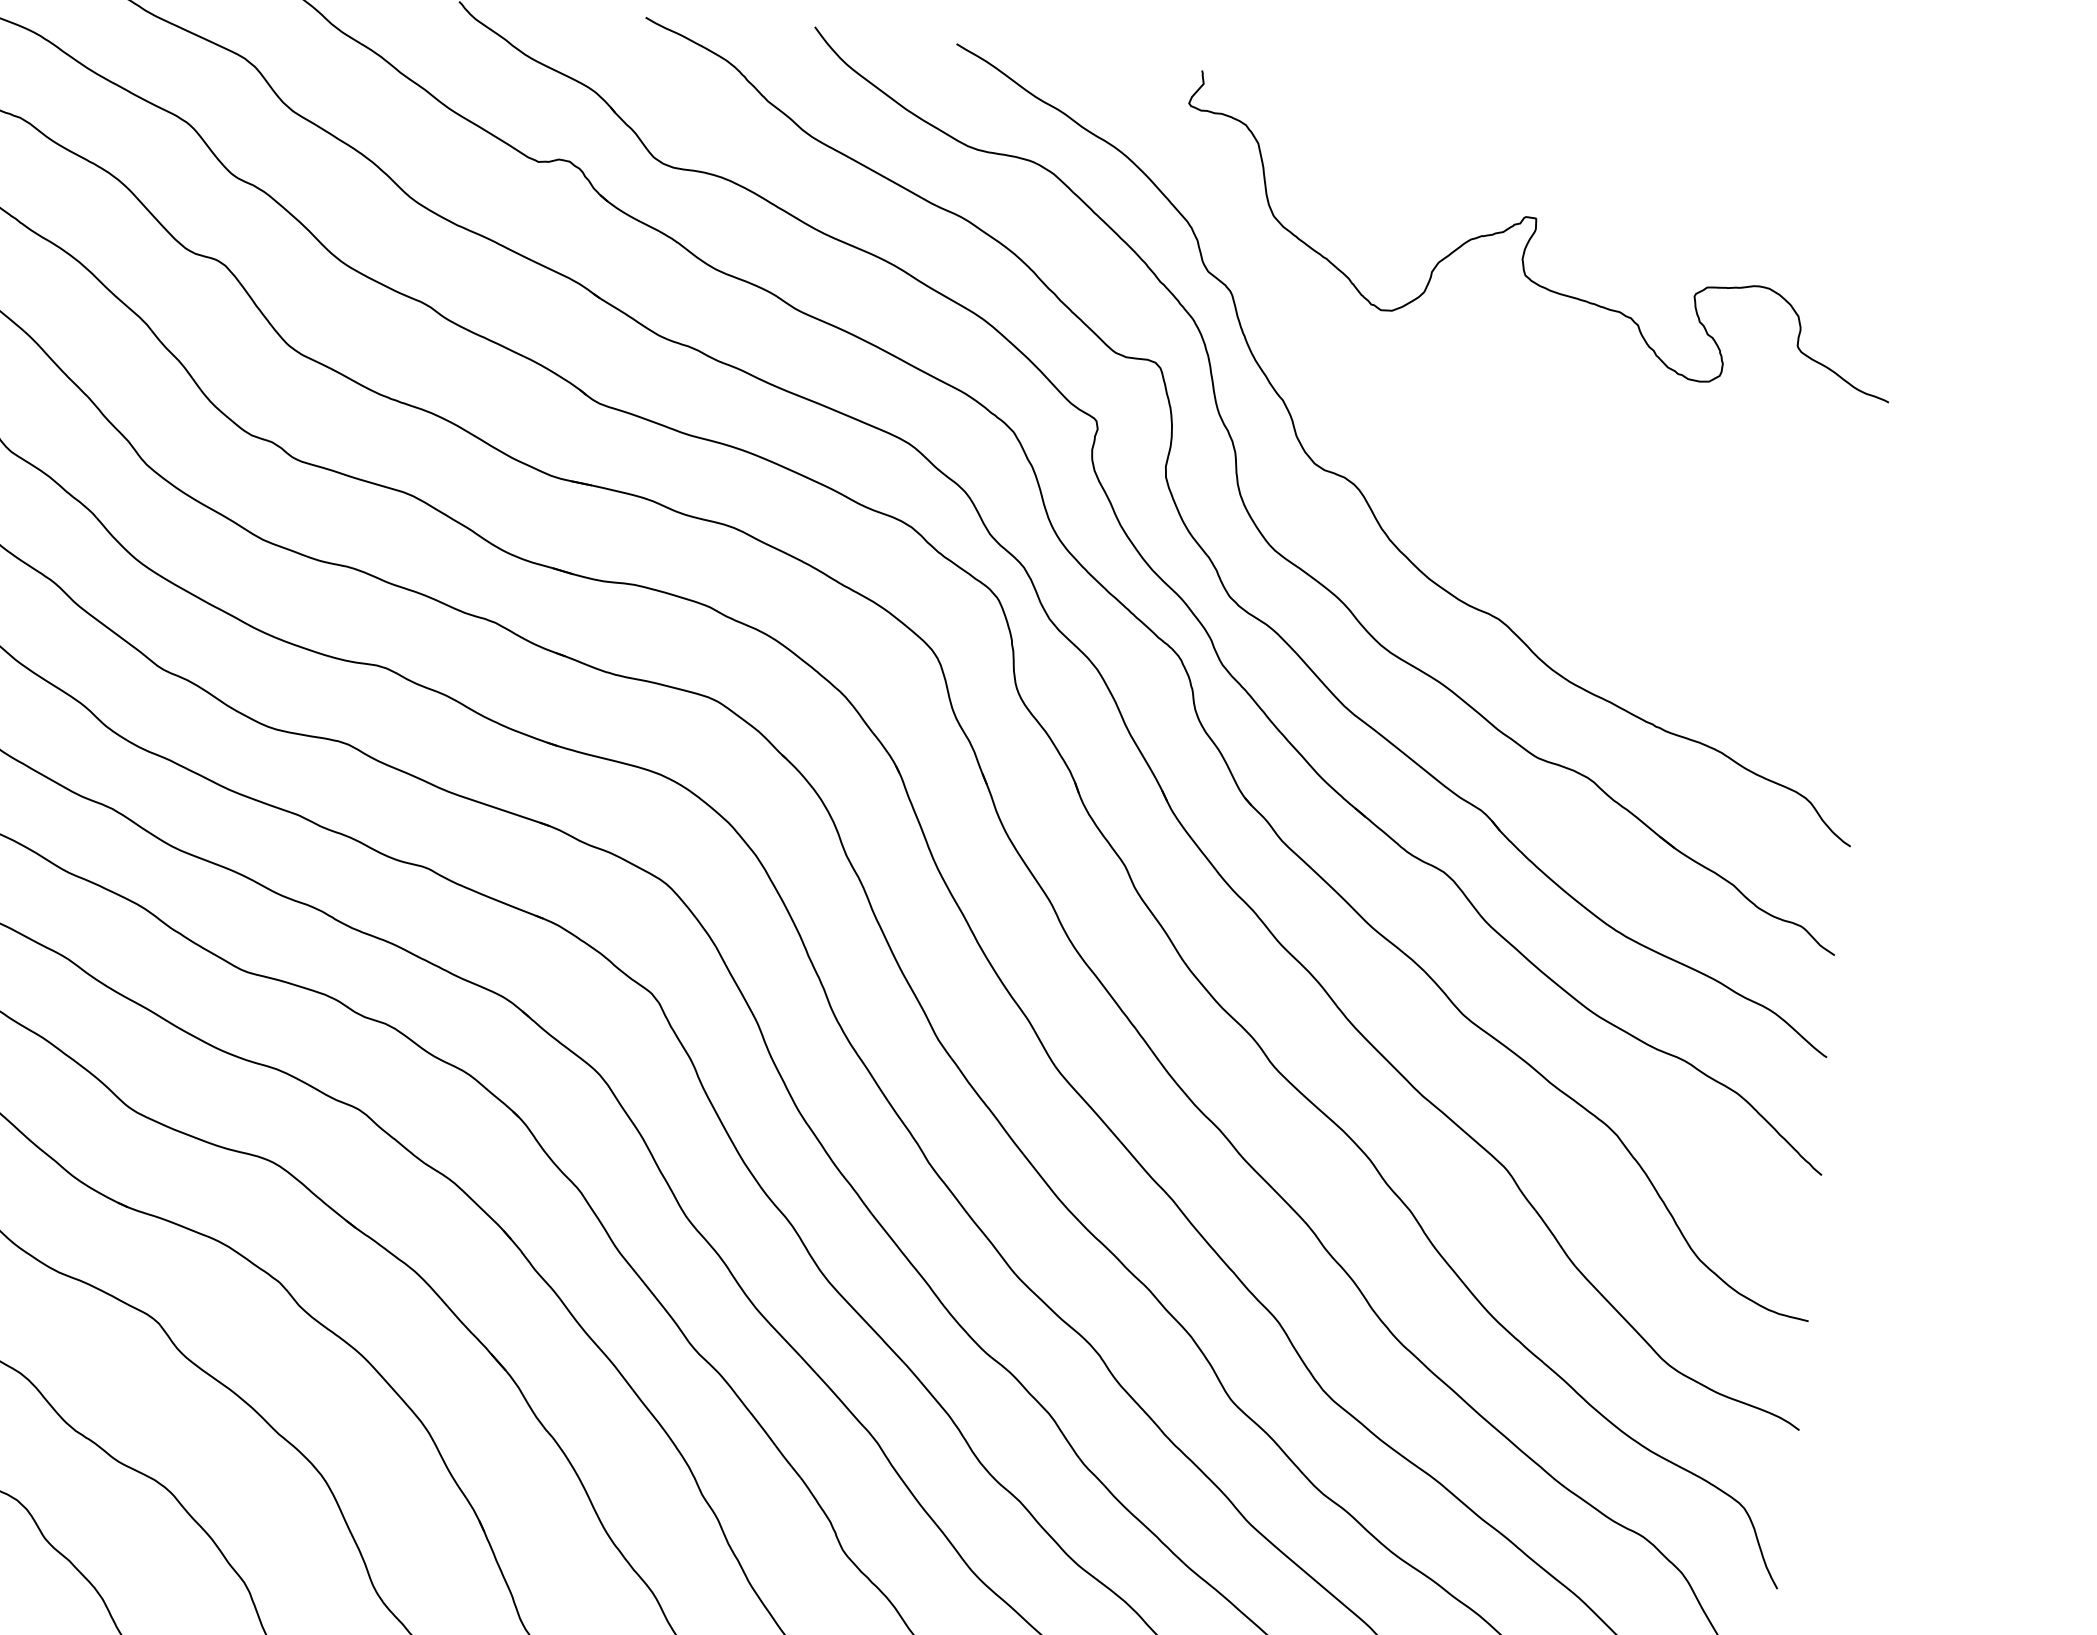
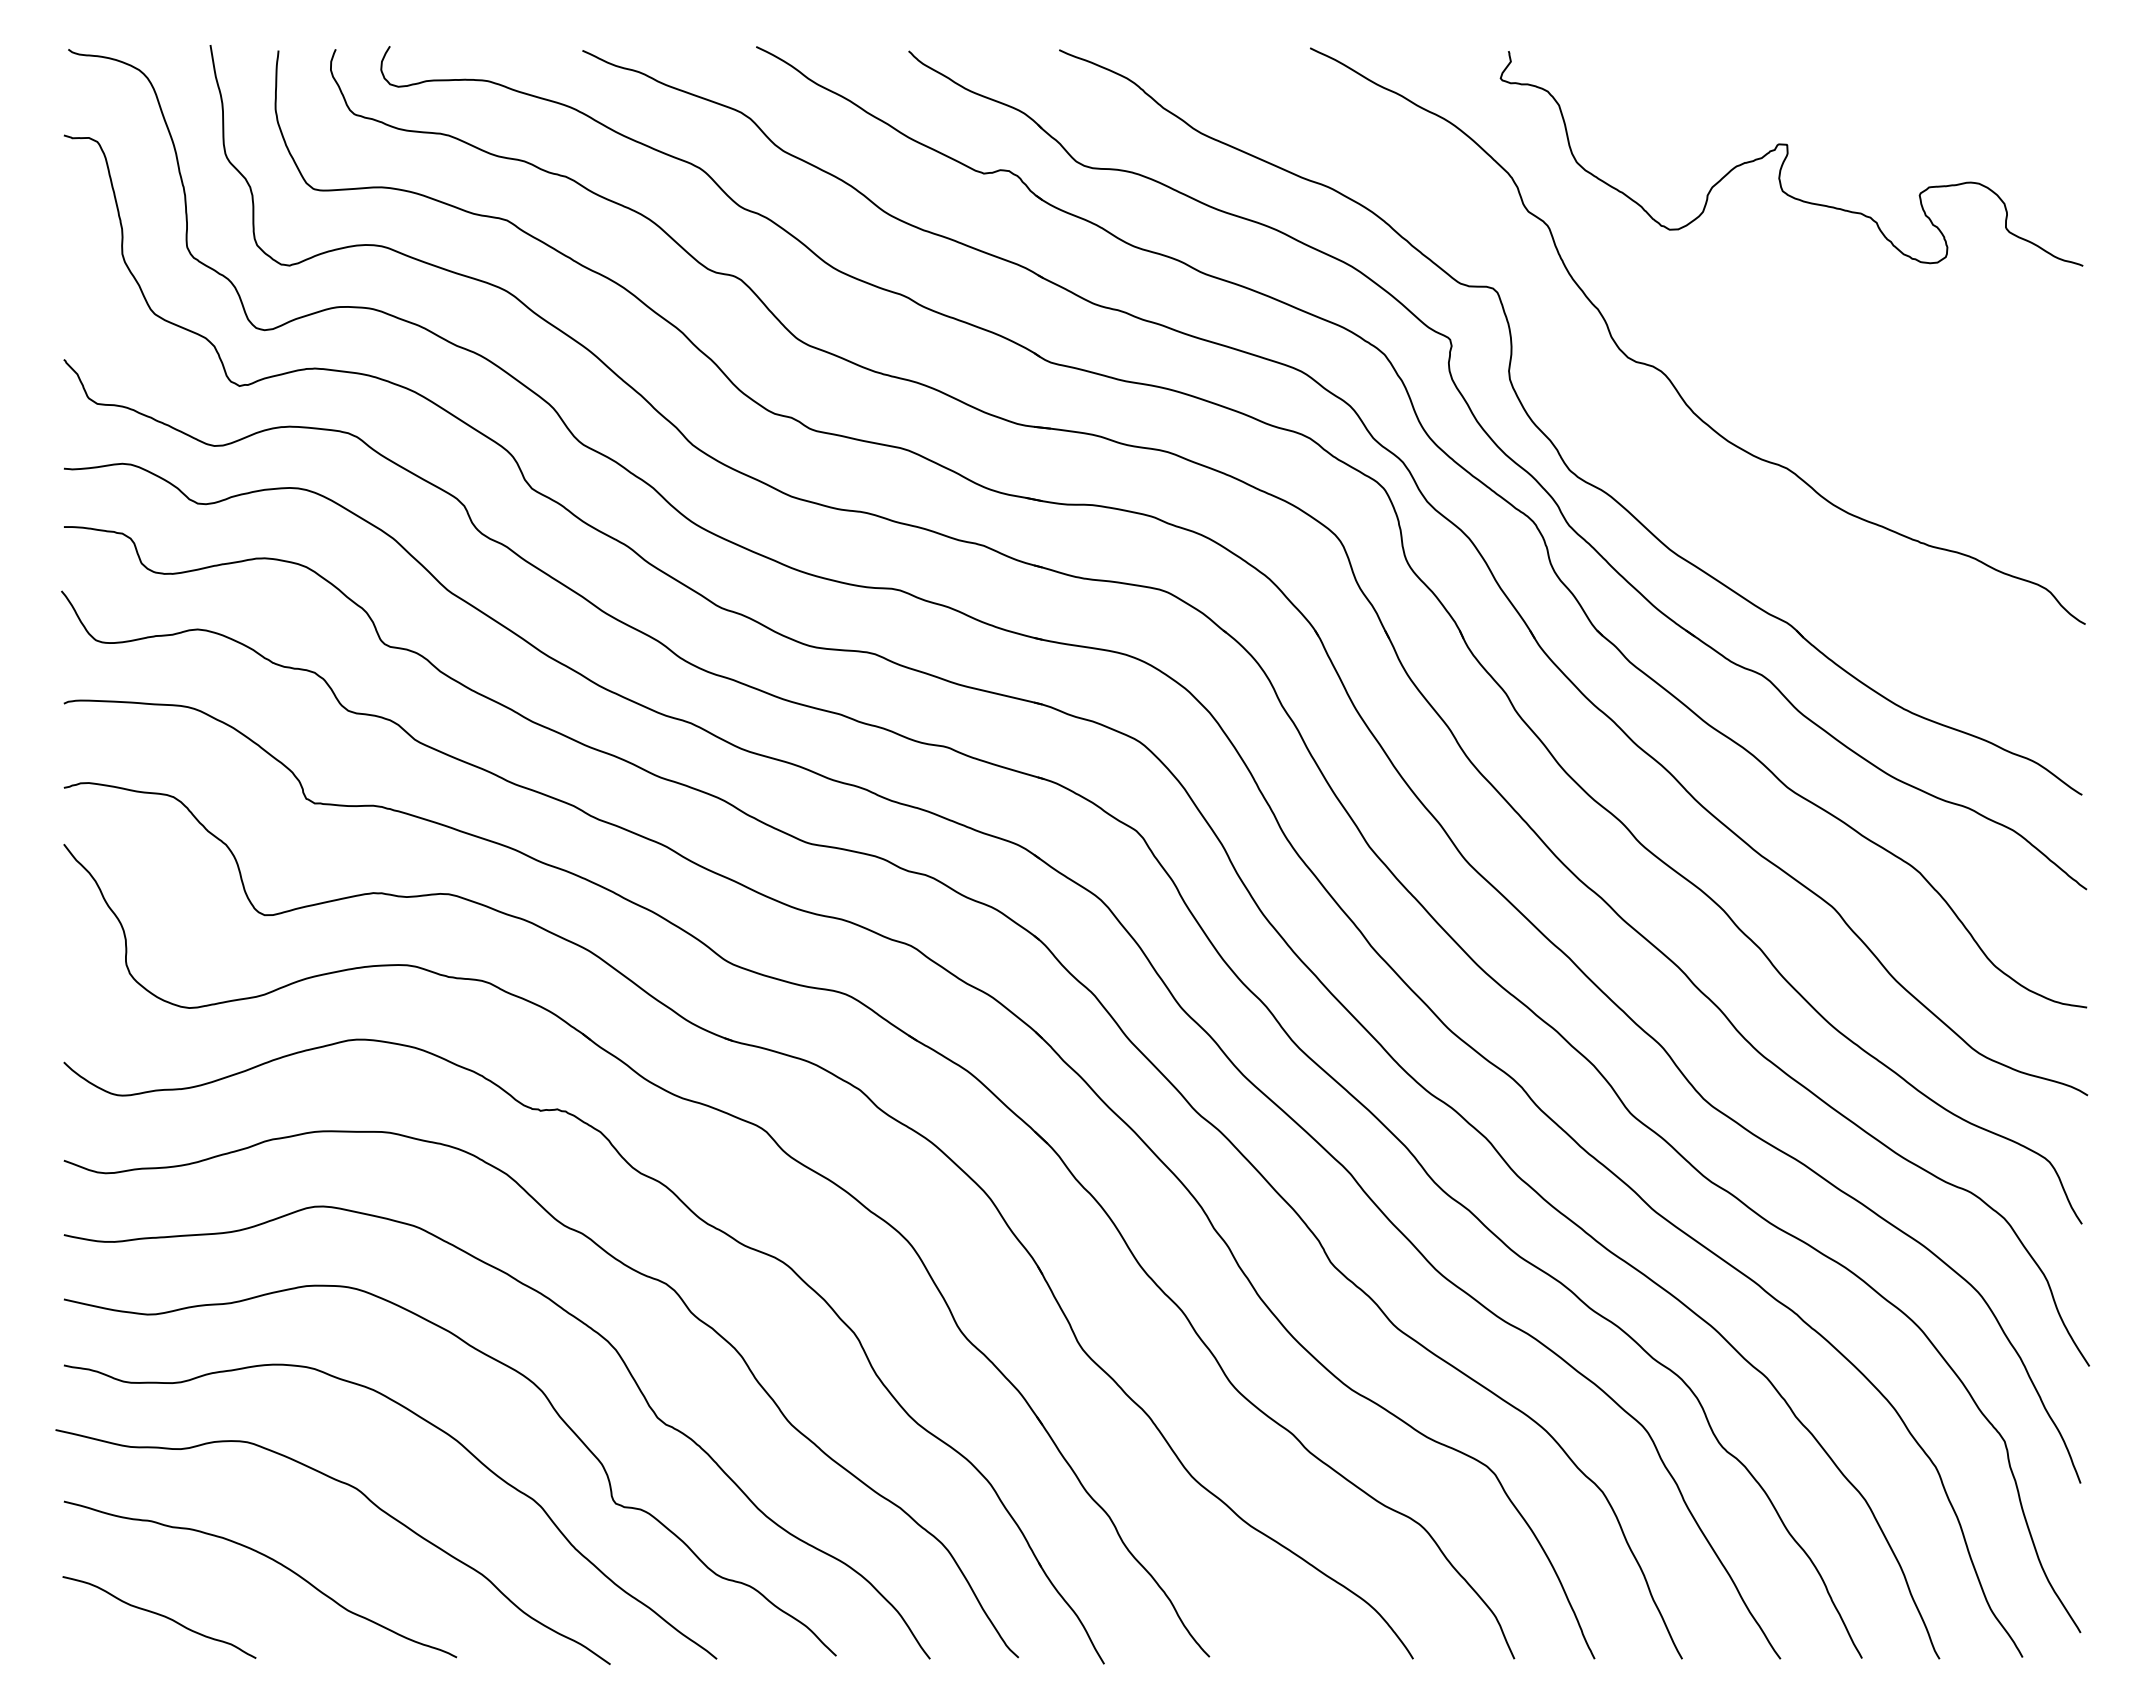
part: (1265, 537) -> (1594, 420), removed

